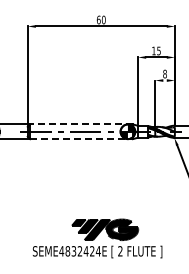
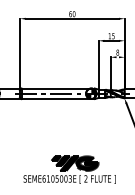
line: (81, 124) -> (58, 88), dashed -> solid
line: (82, 139) -> (58, 99), dashed -> solid
text: (79, 251) -> (56, 179), SEME4832424E -> SEME6105003E

